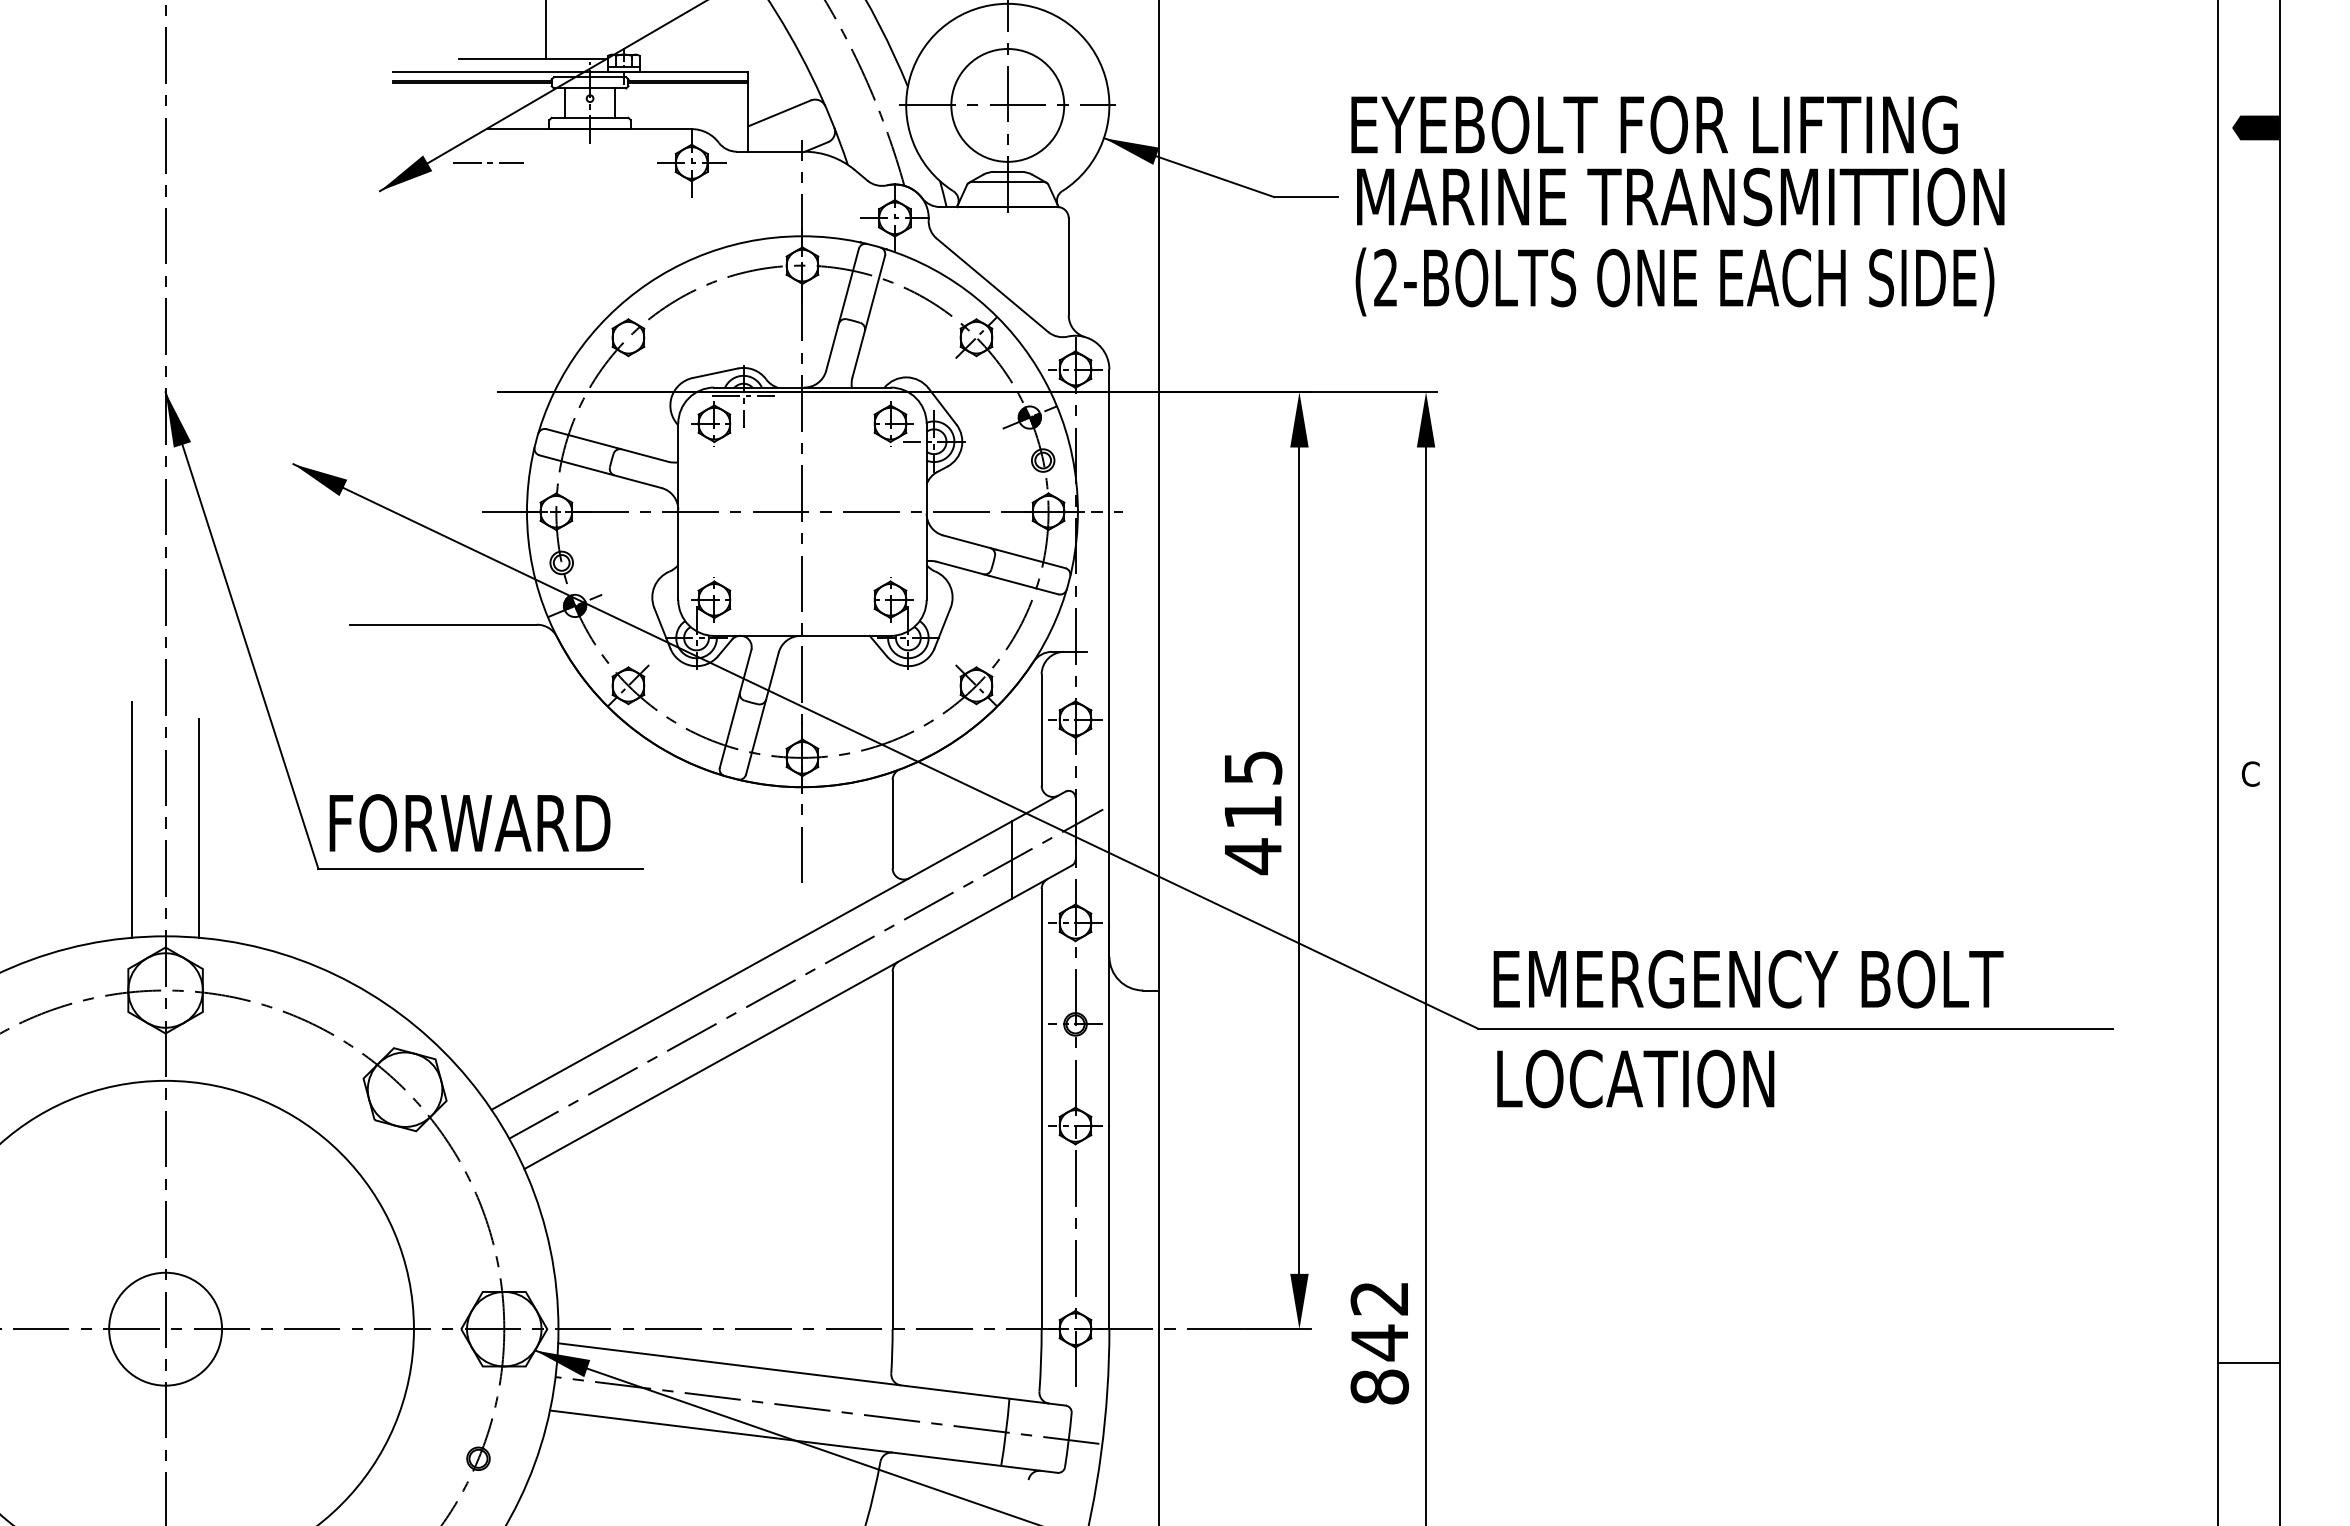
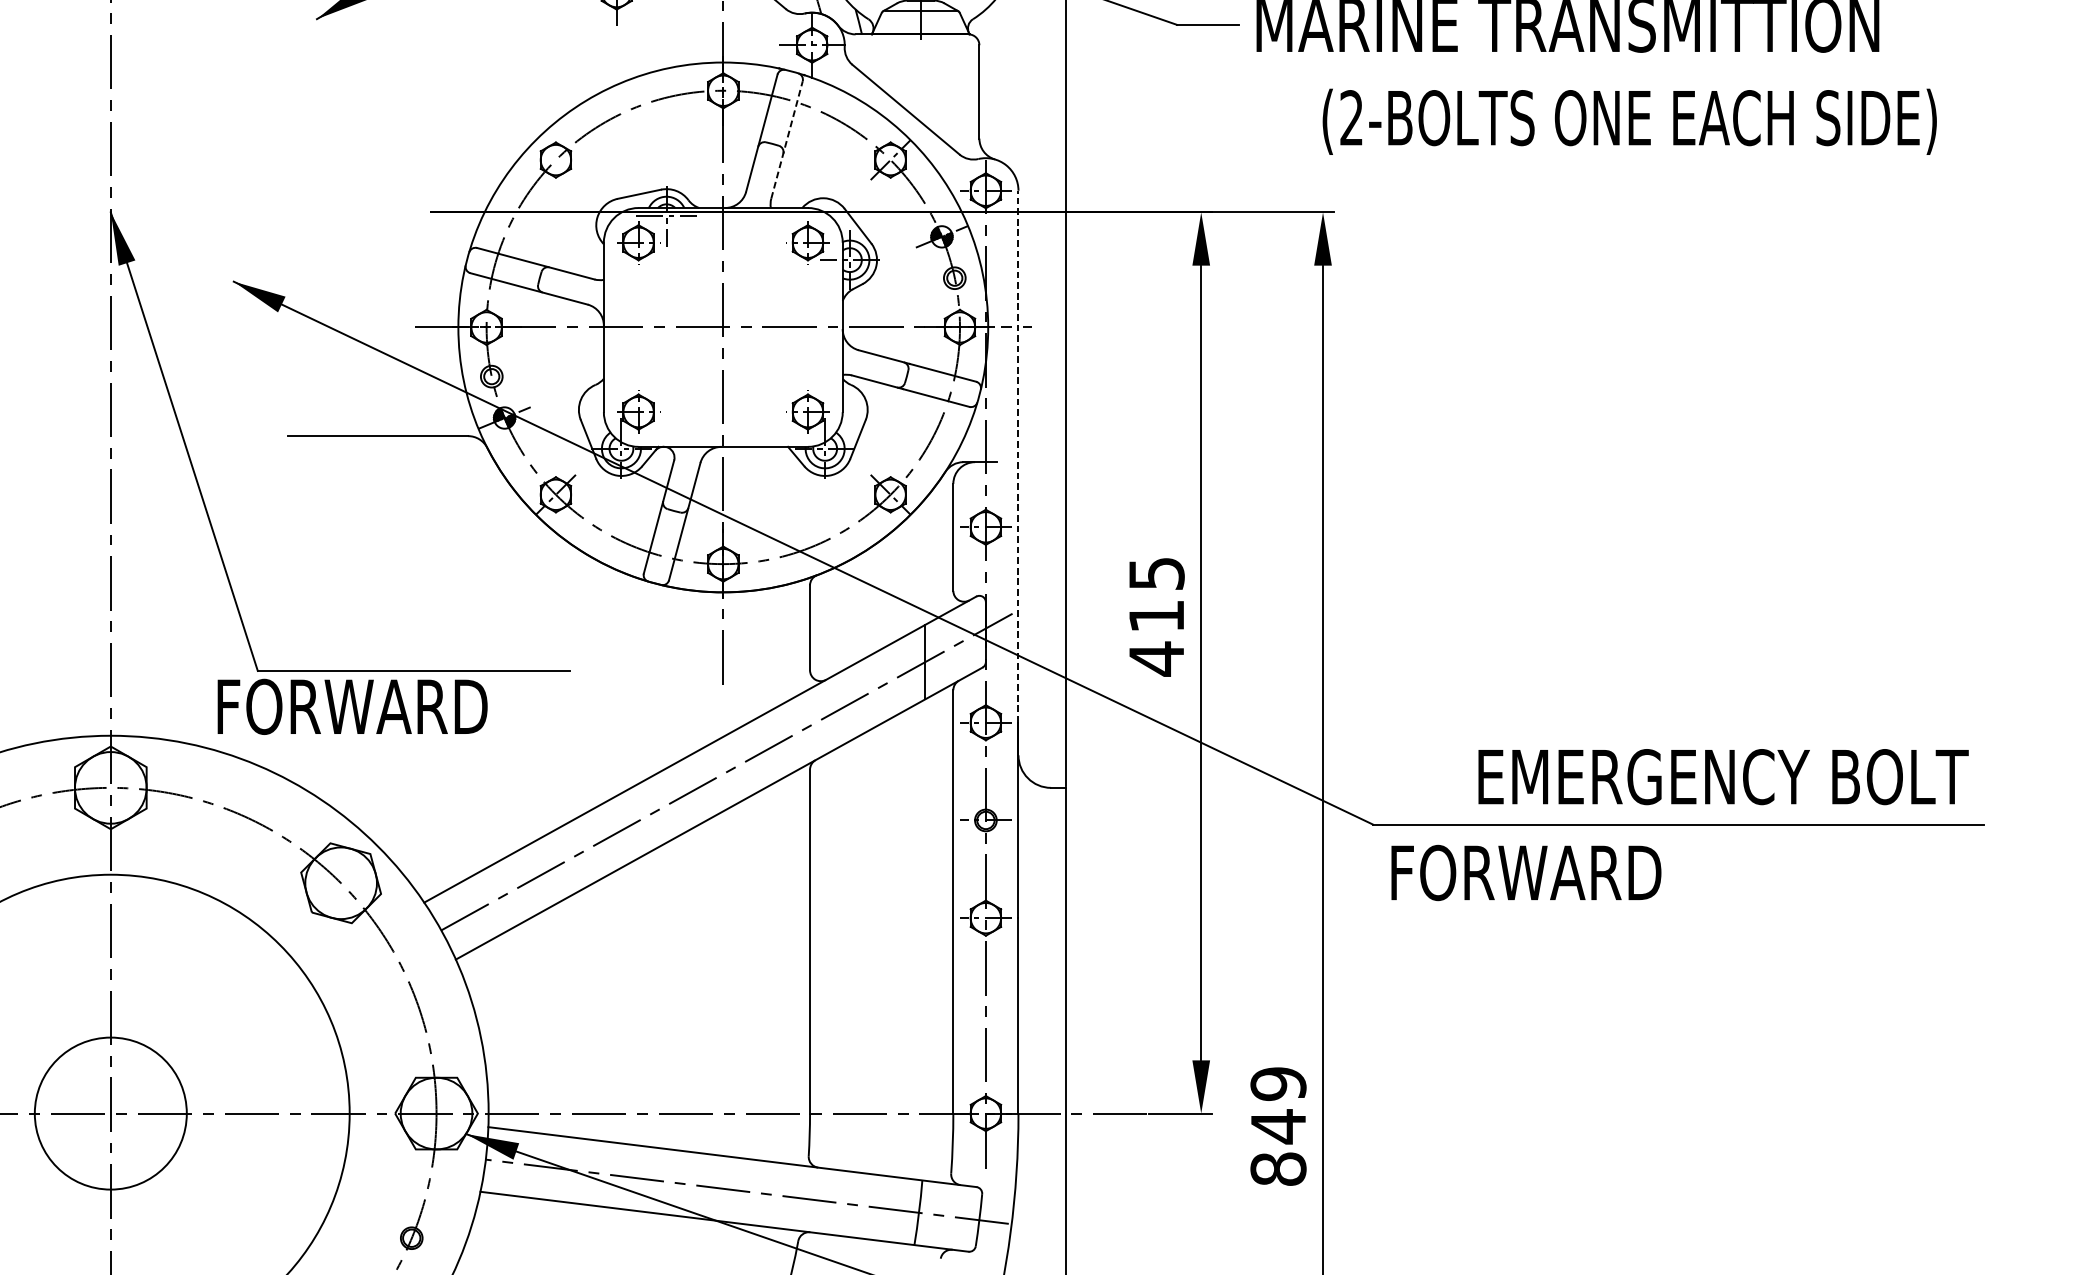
text: (1674, 281) -> (1629, 121), moved
line: (868, 316) -> (786, 139), solid -> dashed
line: (1109, 646) -> (1018, 457), solid -> dashed
line: (131, 819) -> (78, 623), removed
text: (469, 823) -> (352, 707), moved
line: (199, 828) -> (143, 632), removed
text: (1748, 979) -> (1723, 777), moved
text: (1639, 1078) -> (1528, 872), LOCATION -> FORWARD
text: (1379, 1298) -> (1278, 1084), 842 -> 849
circle: (165, 1328) -> (110, 1112), size x1.4

